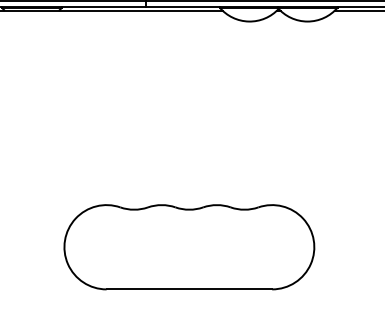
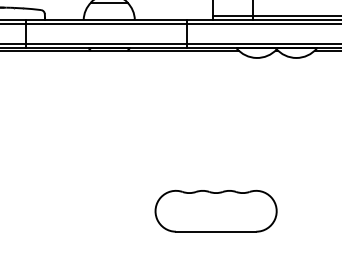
part: (188, 247) -> (215, 211), size x0.71

